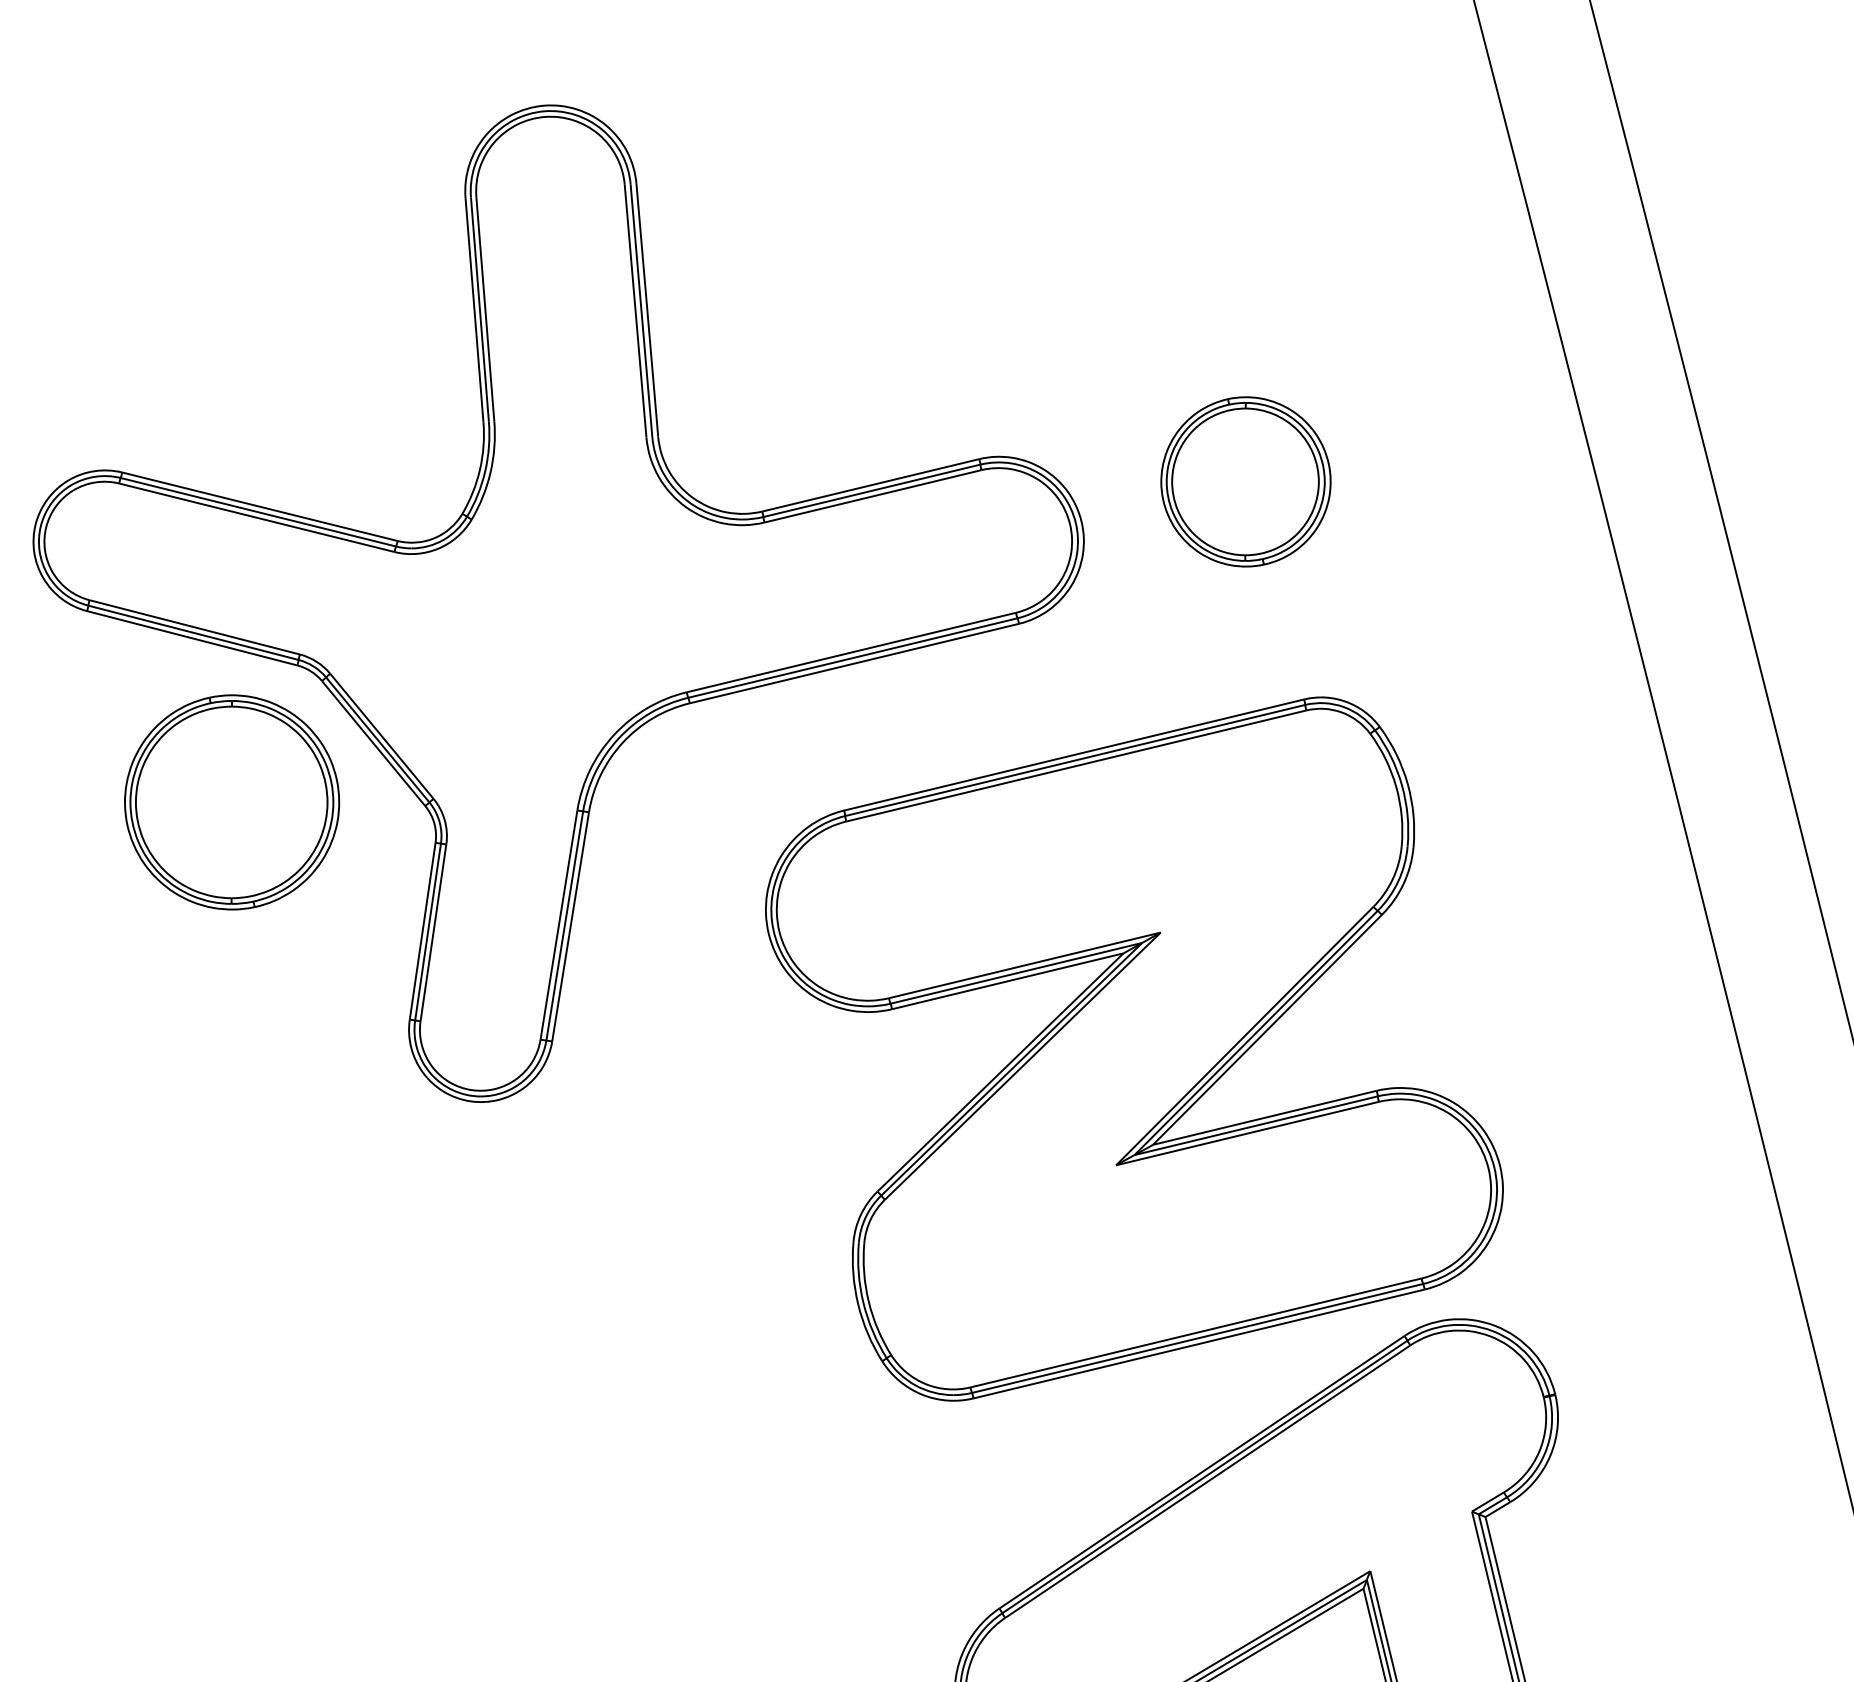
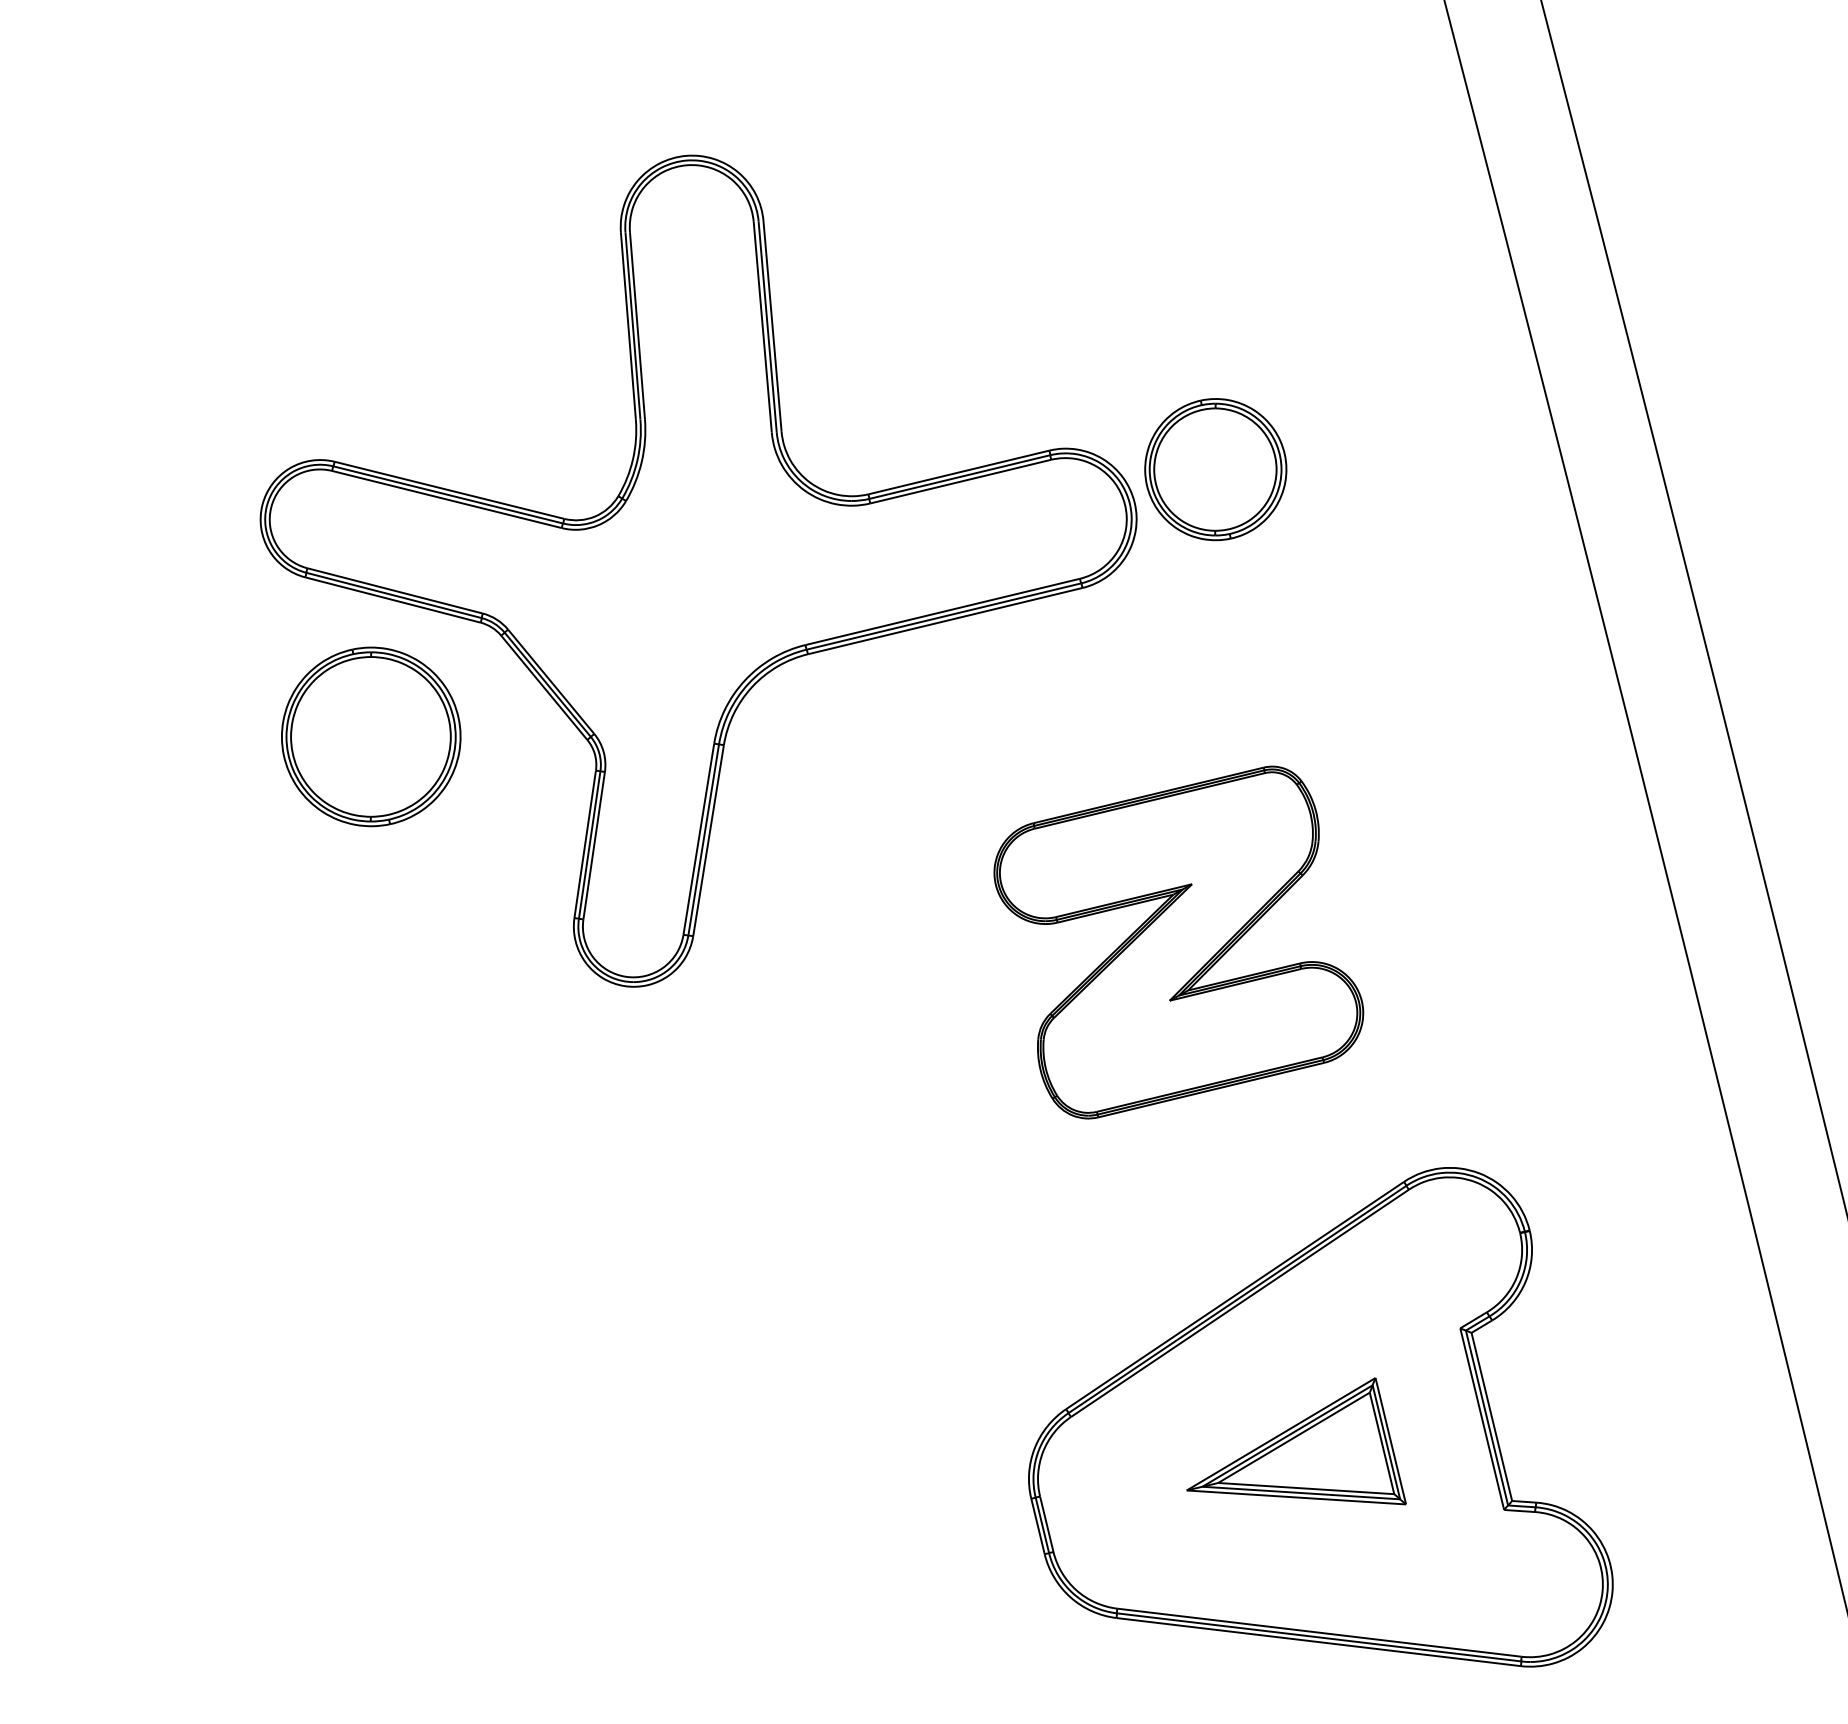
part: (1245, 481) -> (1215, 469), moved
part: (232, 801) -> (371, 736), moved
part: (1134, 1048) -> (1178, 942), size x0.6

